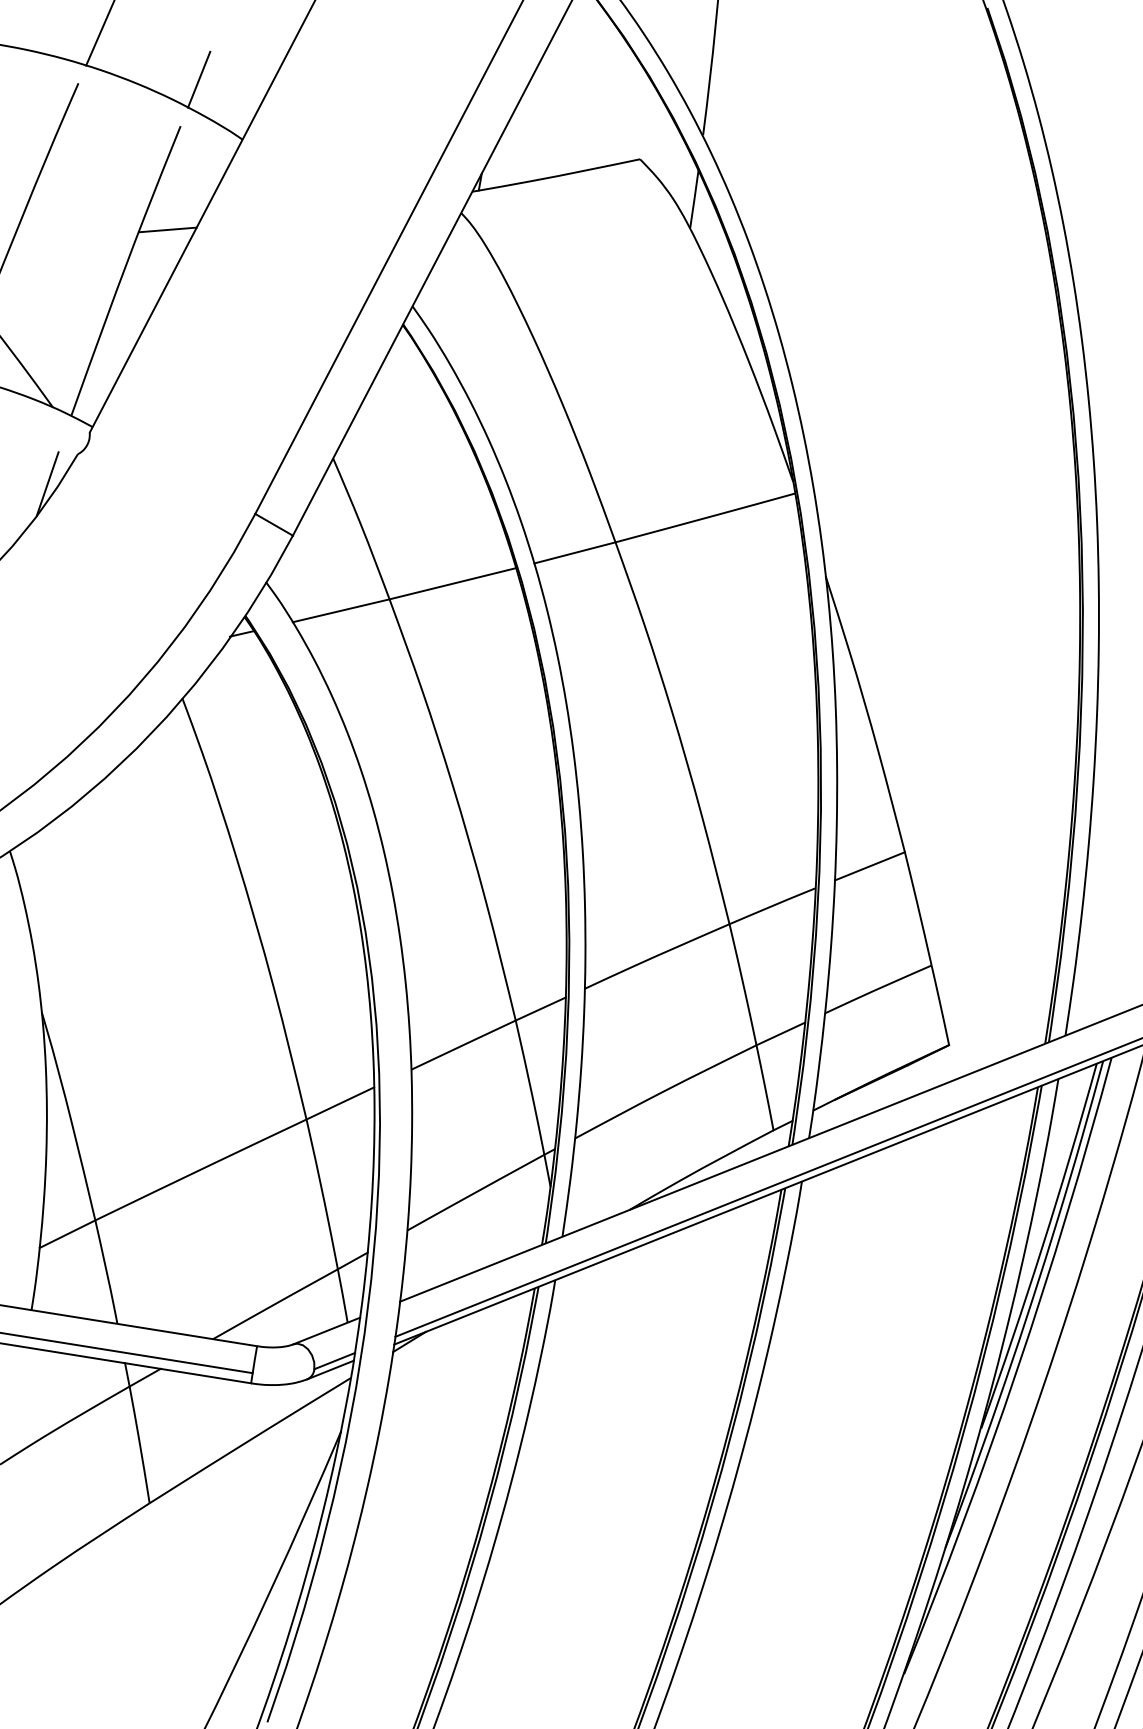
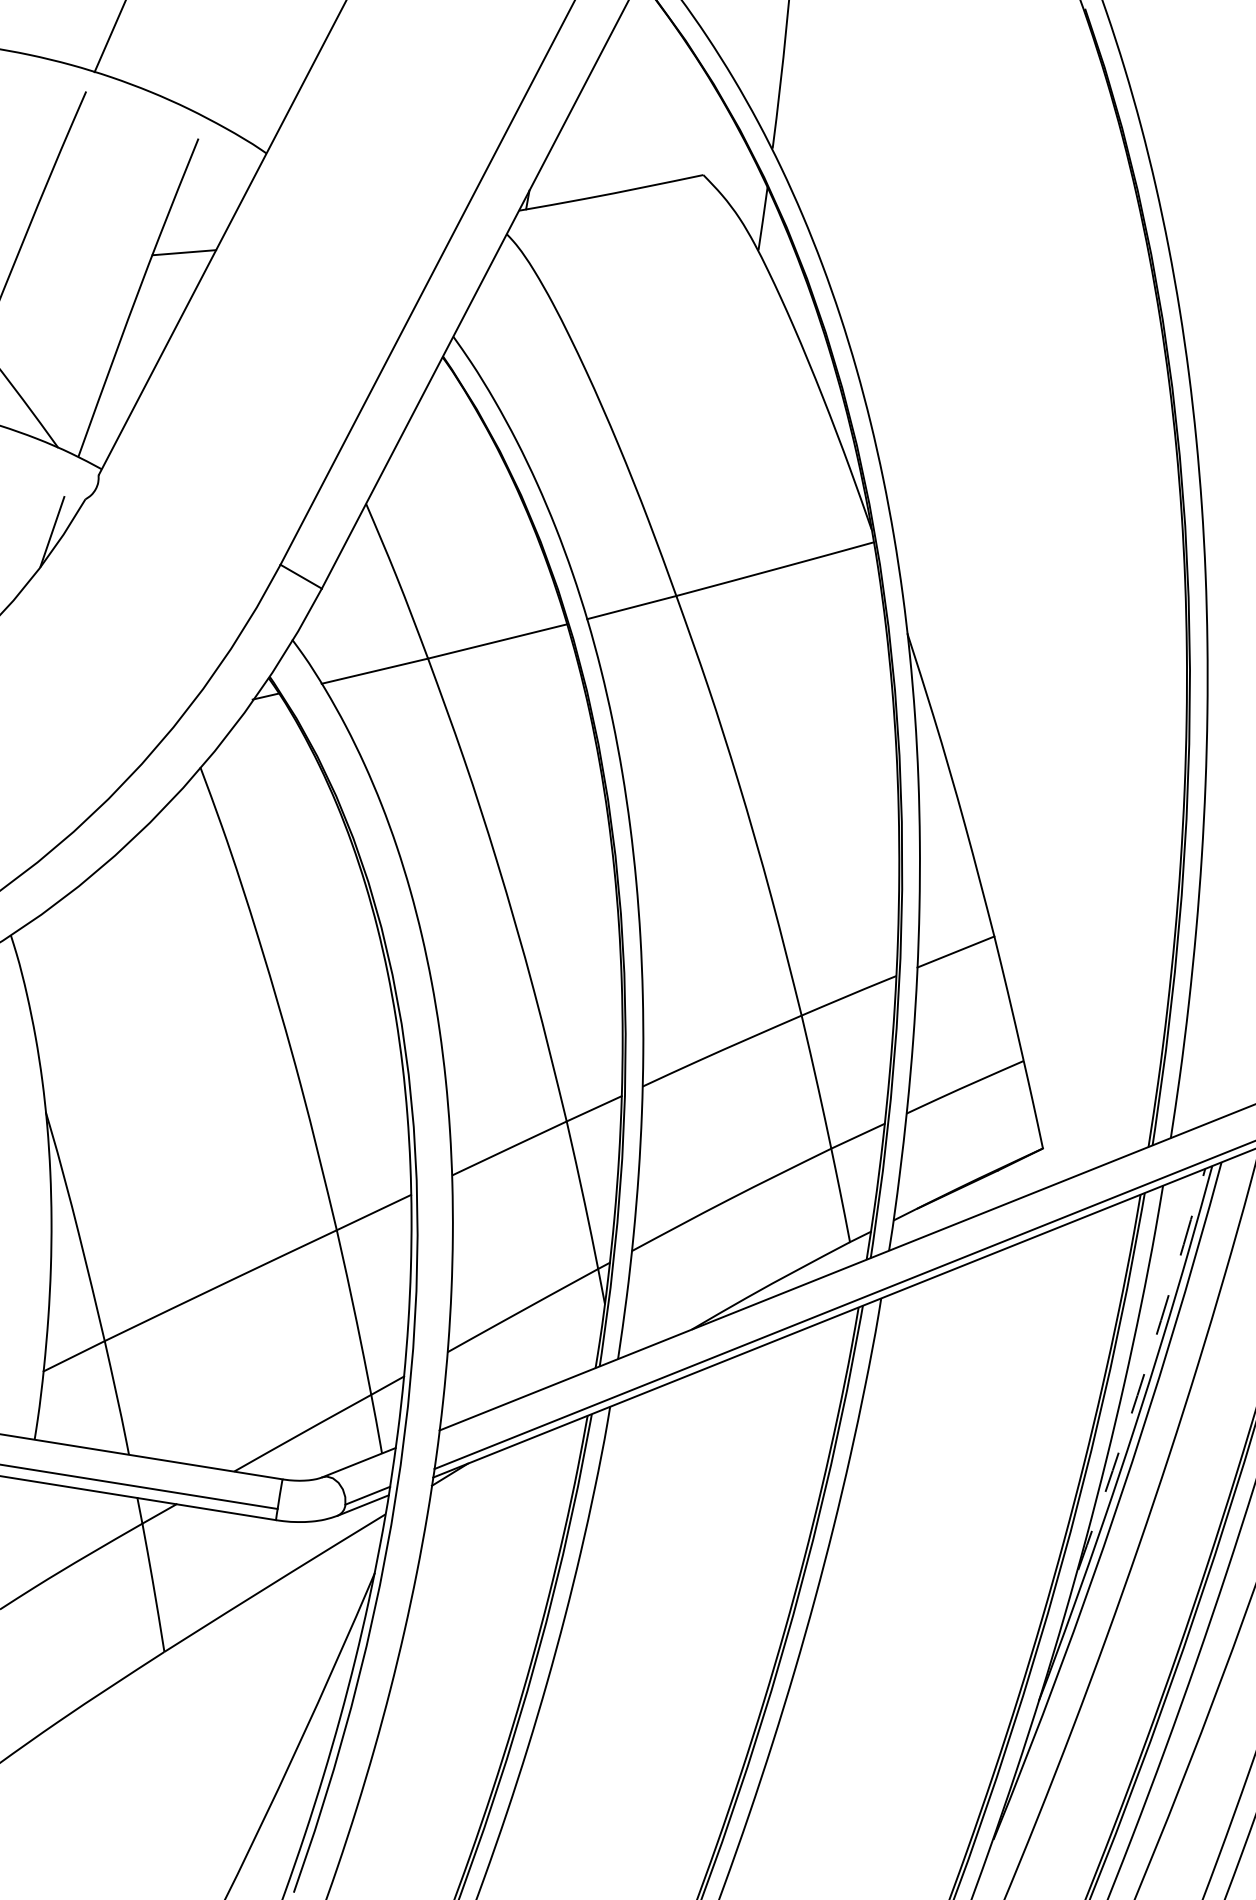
line: (198, 79) -> (218, 87), removed
arc: (1042, 1247) -> (1145, 1370), solid -> dashed

